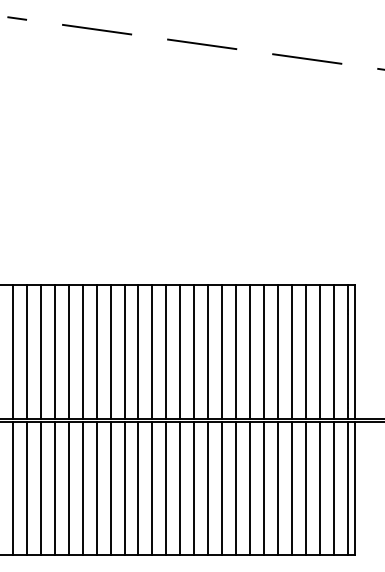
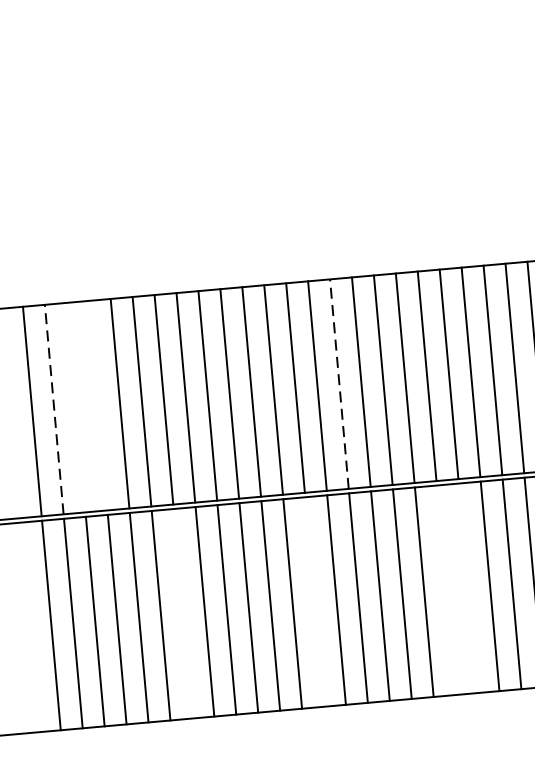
line: (40, 351) -> (75, 406), removed
line: (54, 351) -> (97, 404), removed
line: (26, 352) -> (53, 410), solid -> dashed
line: (208, 352) -> (339, 384), solid -> dashed
line: (96, 487) -> (182, 612), removed
line: (180, 487) -> (314, 600), removed
line: (264, 487) -> (446, 589), removed
line: (278, 487) -> (468, 587), removed

